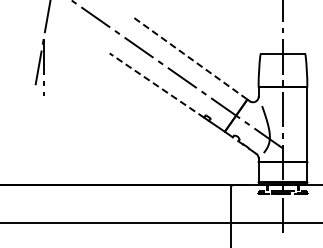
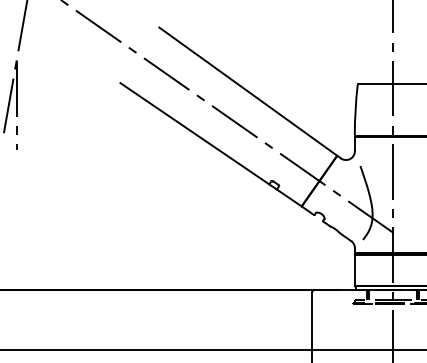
line: (191, 58) -> (249, 91), dashed -> solid
line: (156, 85) -> (194, 133), dashed -> solid

